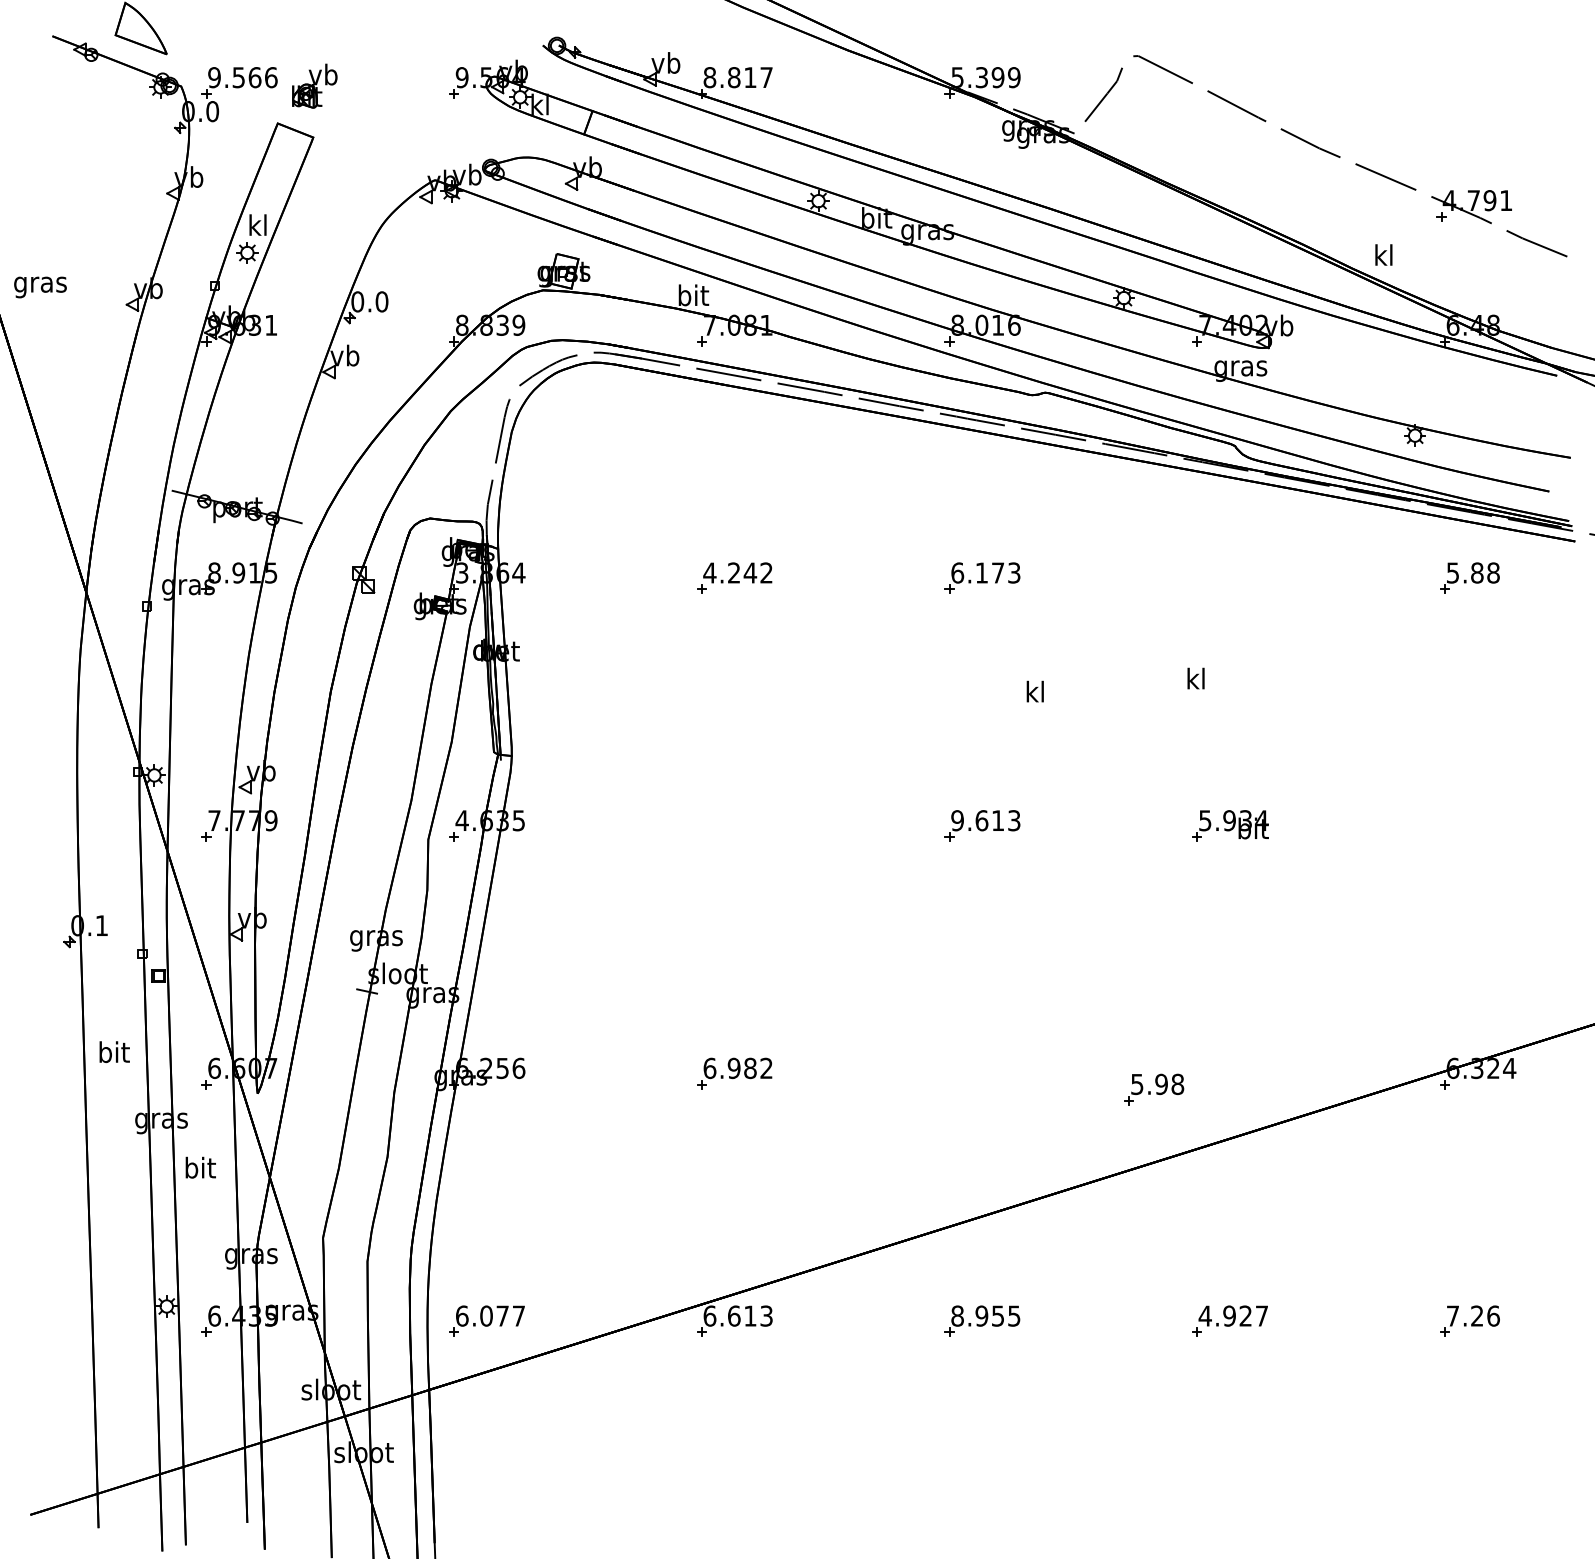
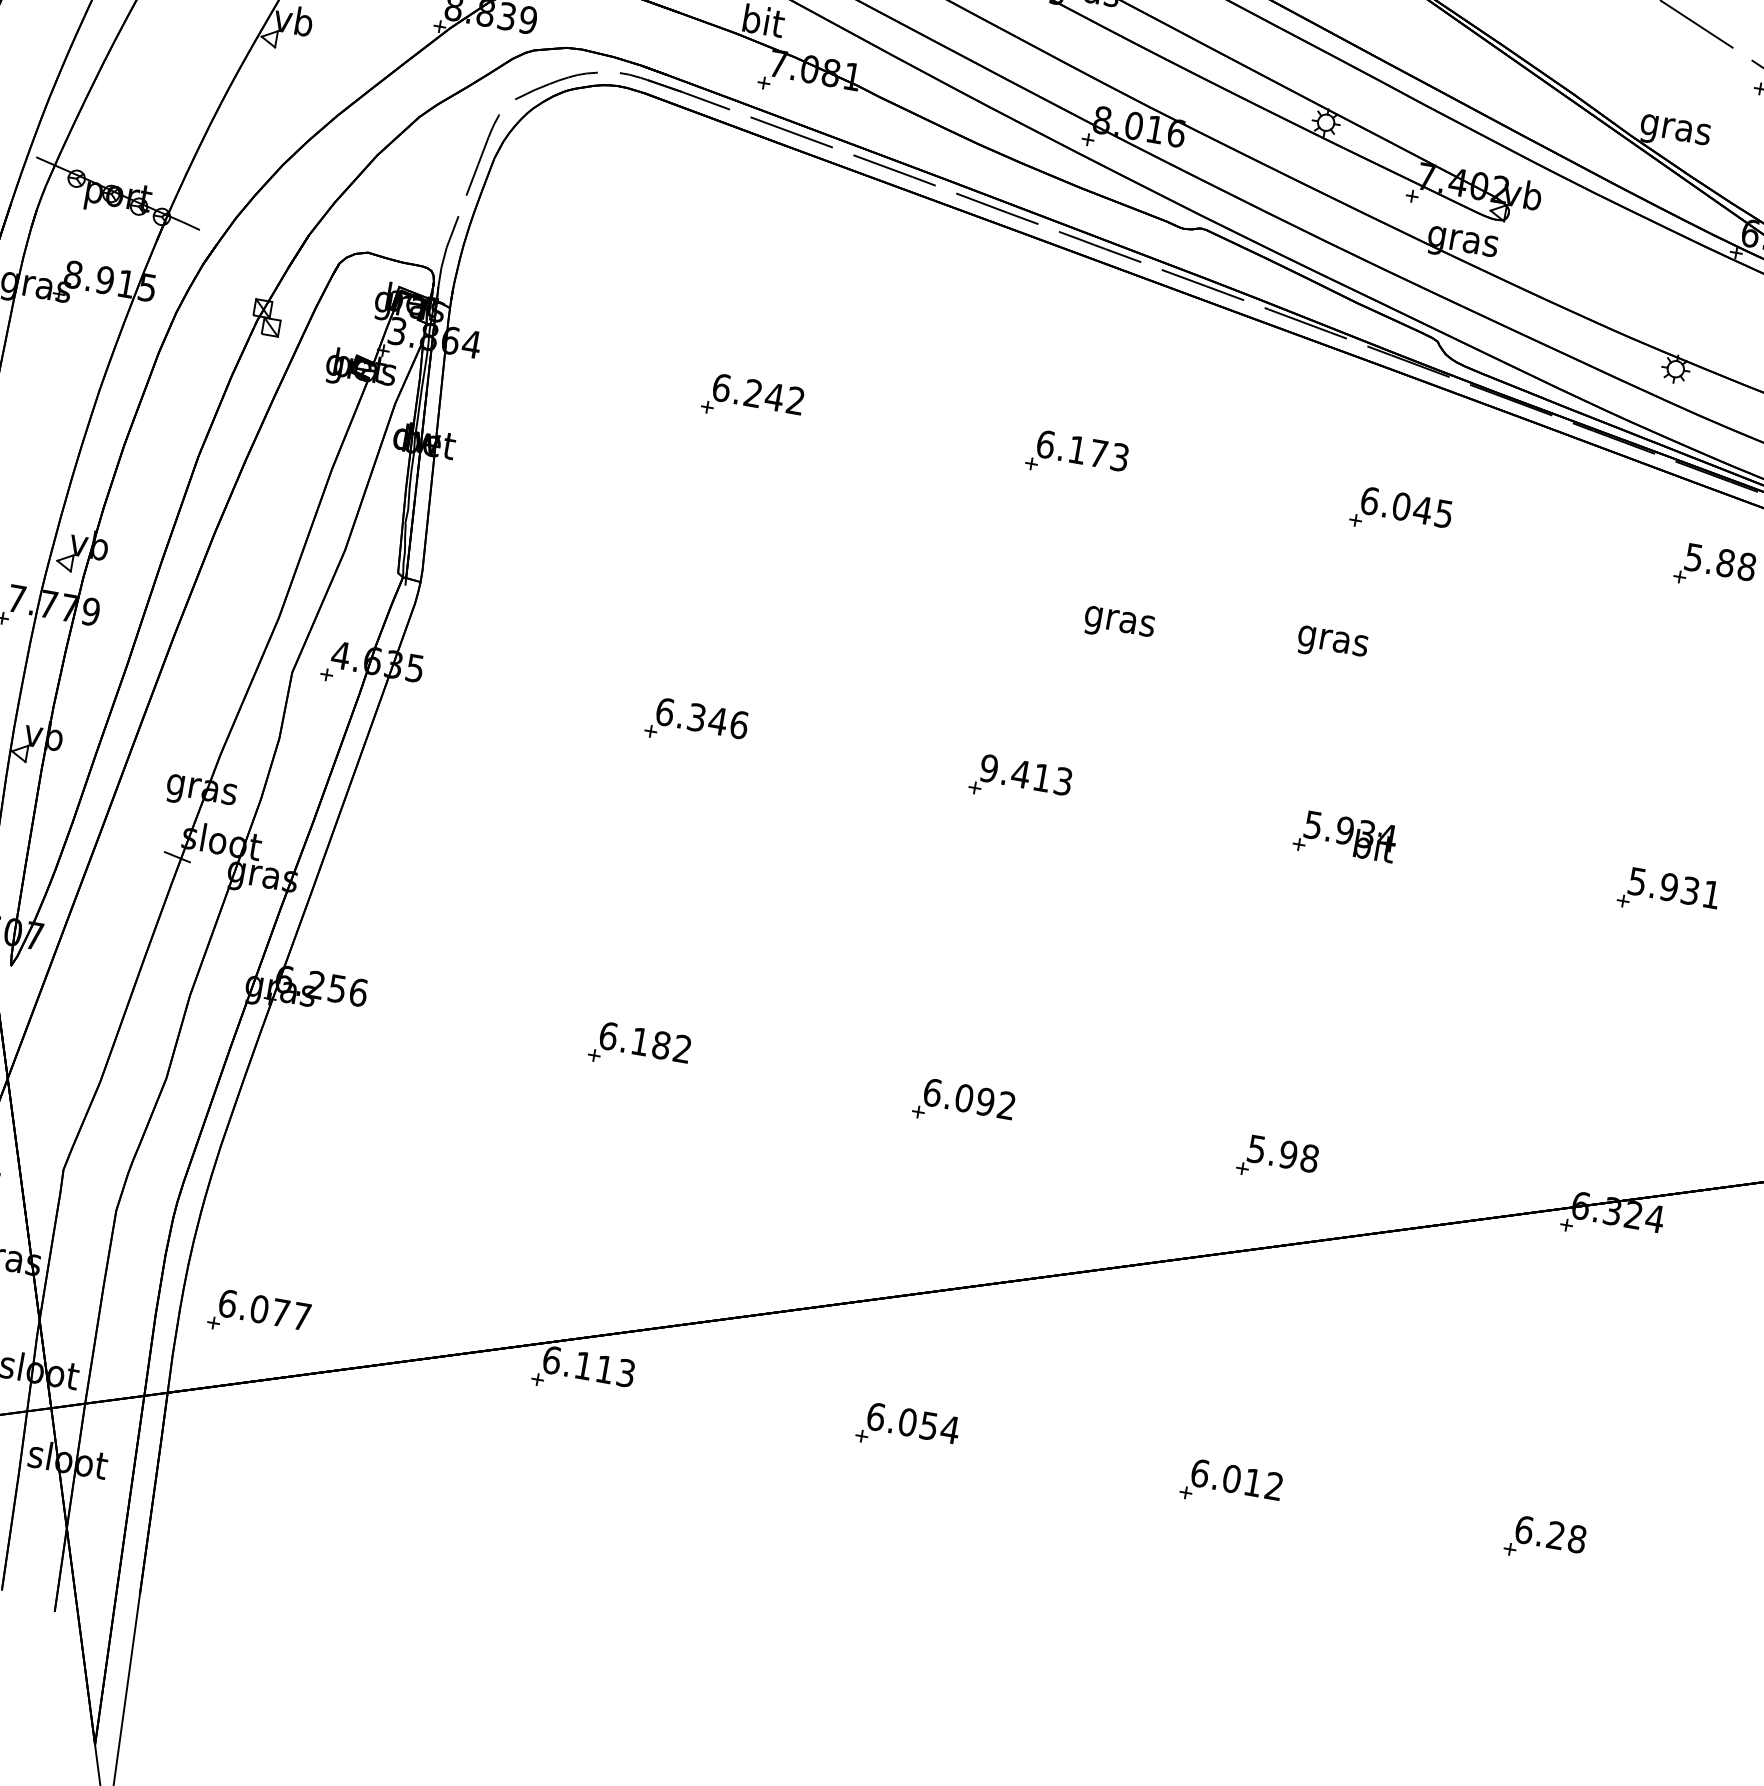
text: (1383, 257) -> (1675, 128), kl -> gras
text: (709, 572) -> (721, 387), 4.242 -> 6.242
part: (1229, 577) -> (1400, 512), added
text: (1195, 681) -> (1332, 640), kl -> gras
text: (1035, 694) -> (1119, 621), kl -> gras
text: (981, 820) -> (1020, 773), 9.613 -> 9.413
part: (735, 825) -> (697, 724), added
part: (1477, 825) -> (1668, 893), added
text: (733, 1068) -> (639, 1041), 6.982 -> 6.182
part: (981, 1073) -> (962, 1104), added
part: (1154, 1089) -> (1278, 1159), moved
text: (734, 1315) -> (584, 1365), 6.613 -> 6.113
text: (985, 1315) -> (912, 1422), 8.955 -> 6.054
text: (1232, 1315) -> (1235, 1478), 4.927 -> 6.012
text: (1472, 1315) -> (1549, 1533), 7.26 -> 6.28

